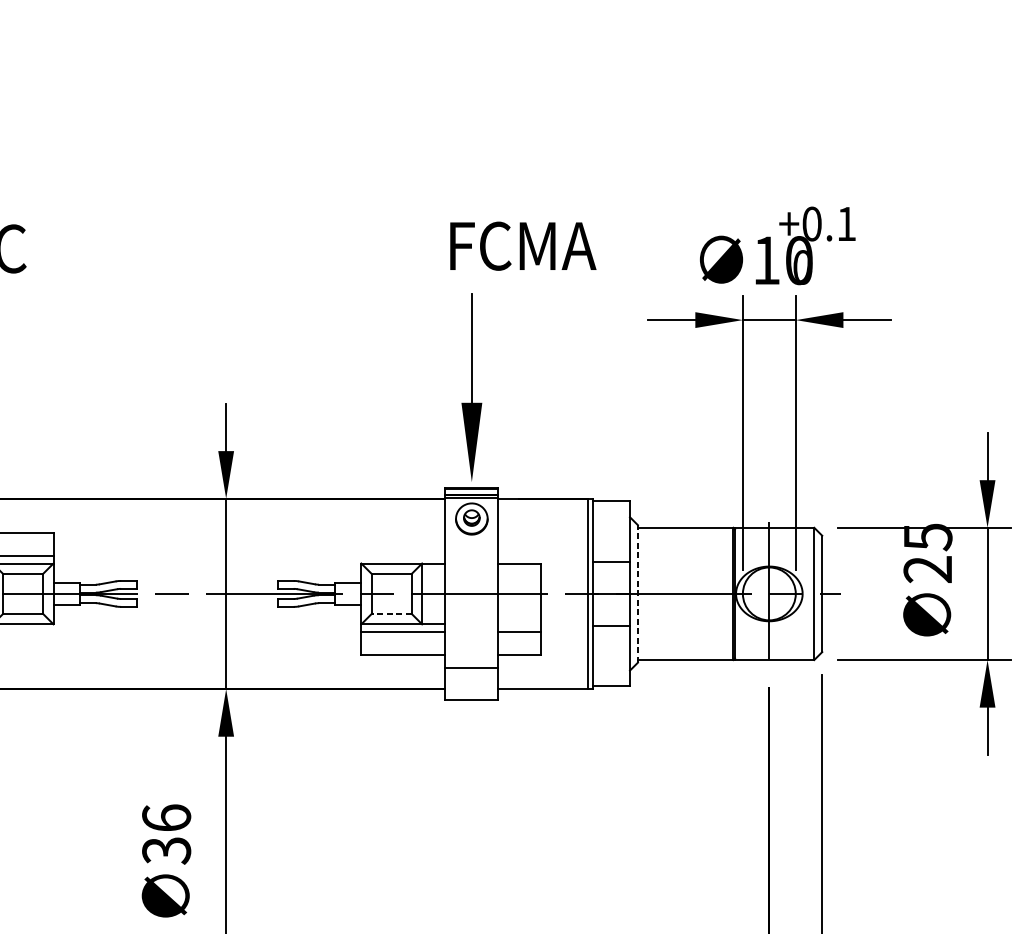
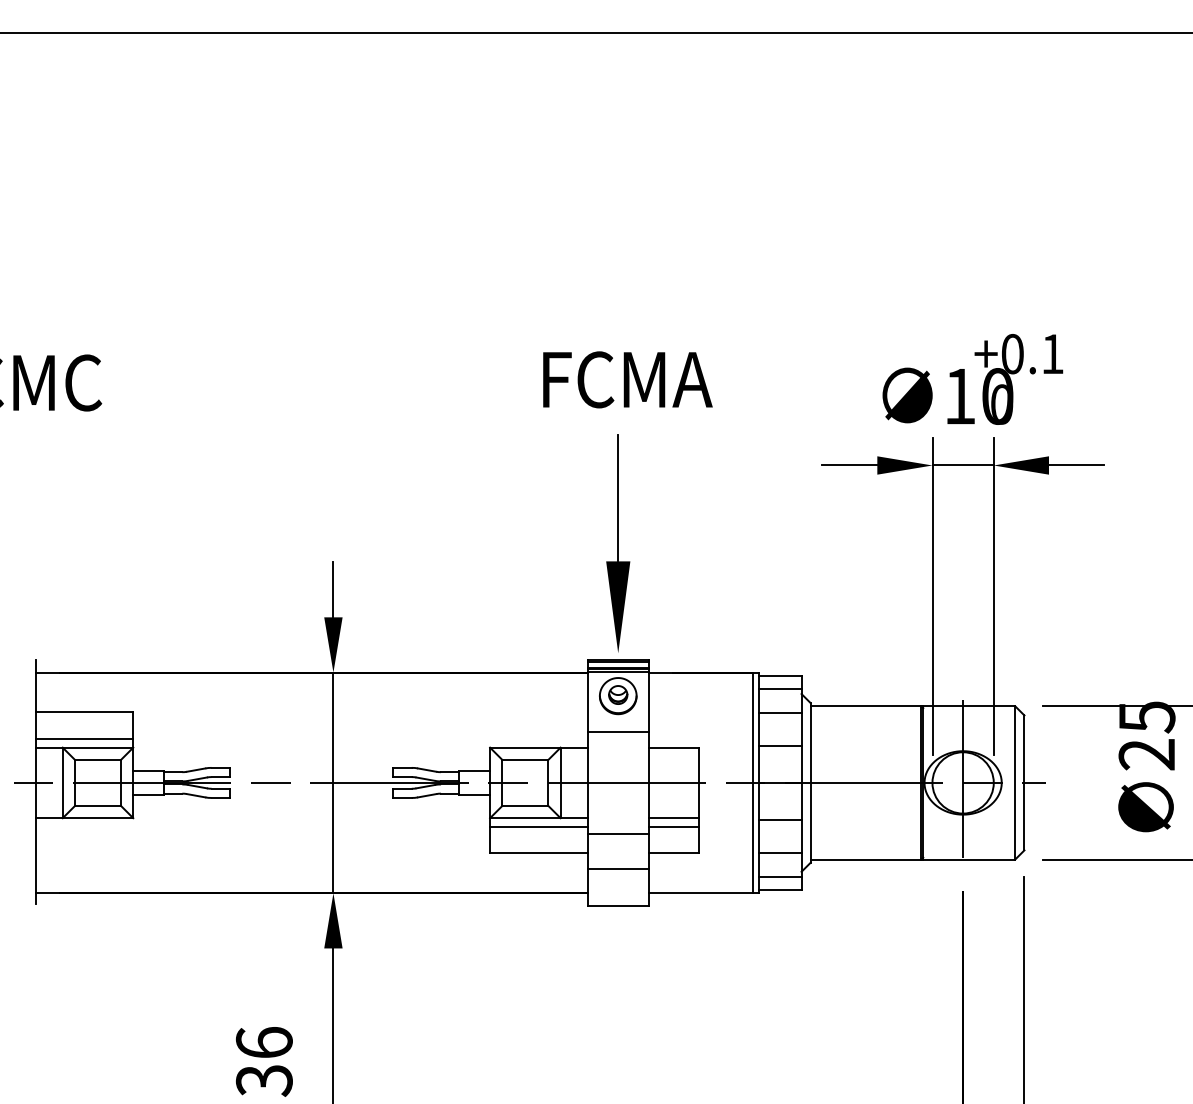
text: (522, 245) -> (627, 379), moved
line: (610, 512) -> (779, 688), added
line: (610, 533) -> (779, 712), added
line: (471, 550) -> (617, 732), added
line: (637, 593) -> (810, 782), dashed -> solid
line: (391, 613) -> (525, 805), dashed -> solid
line: (519, 624) -> (673, 818), added
line: (471, 637) -> (617, 833), added
line: (610, 653) -> (779, 852), added
line: (610, 675) -> (779, 877), added

